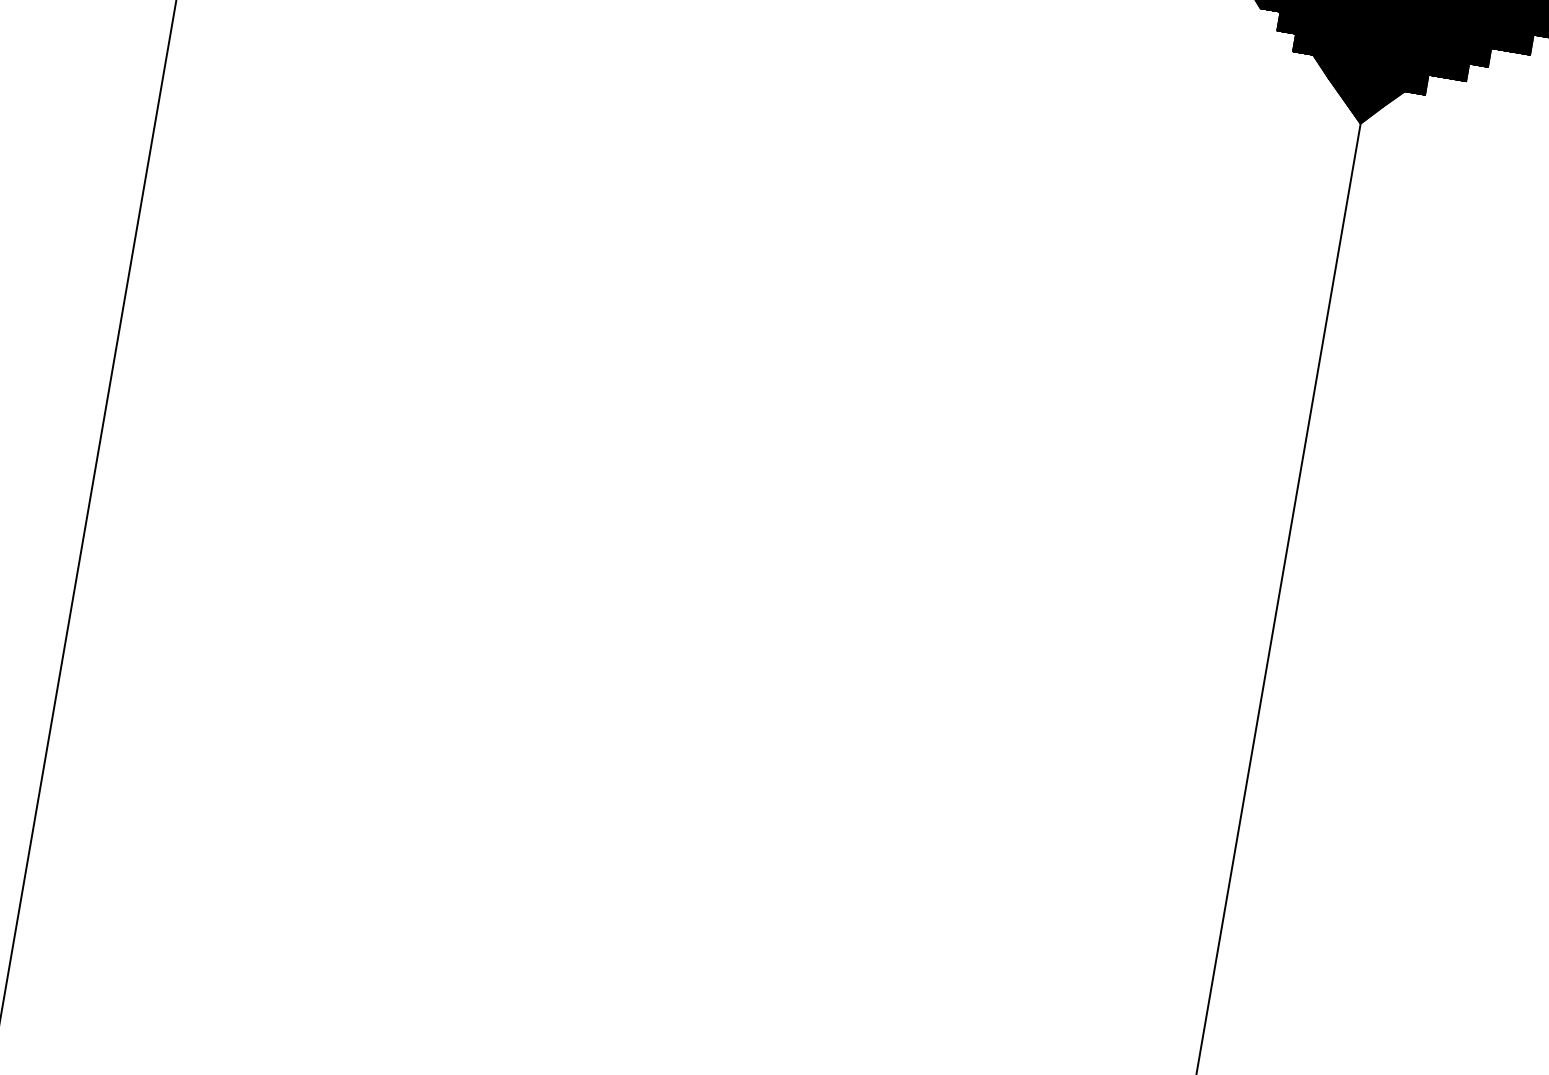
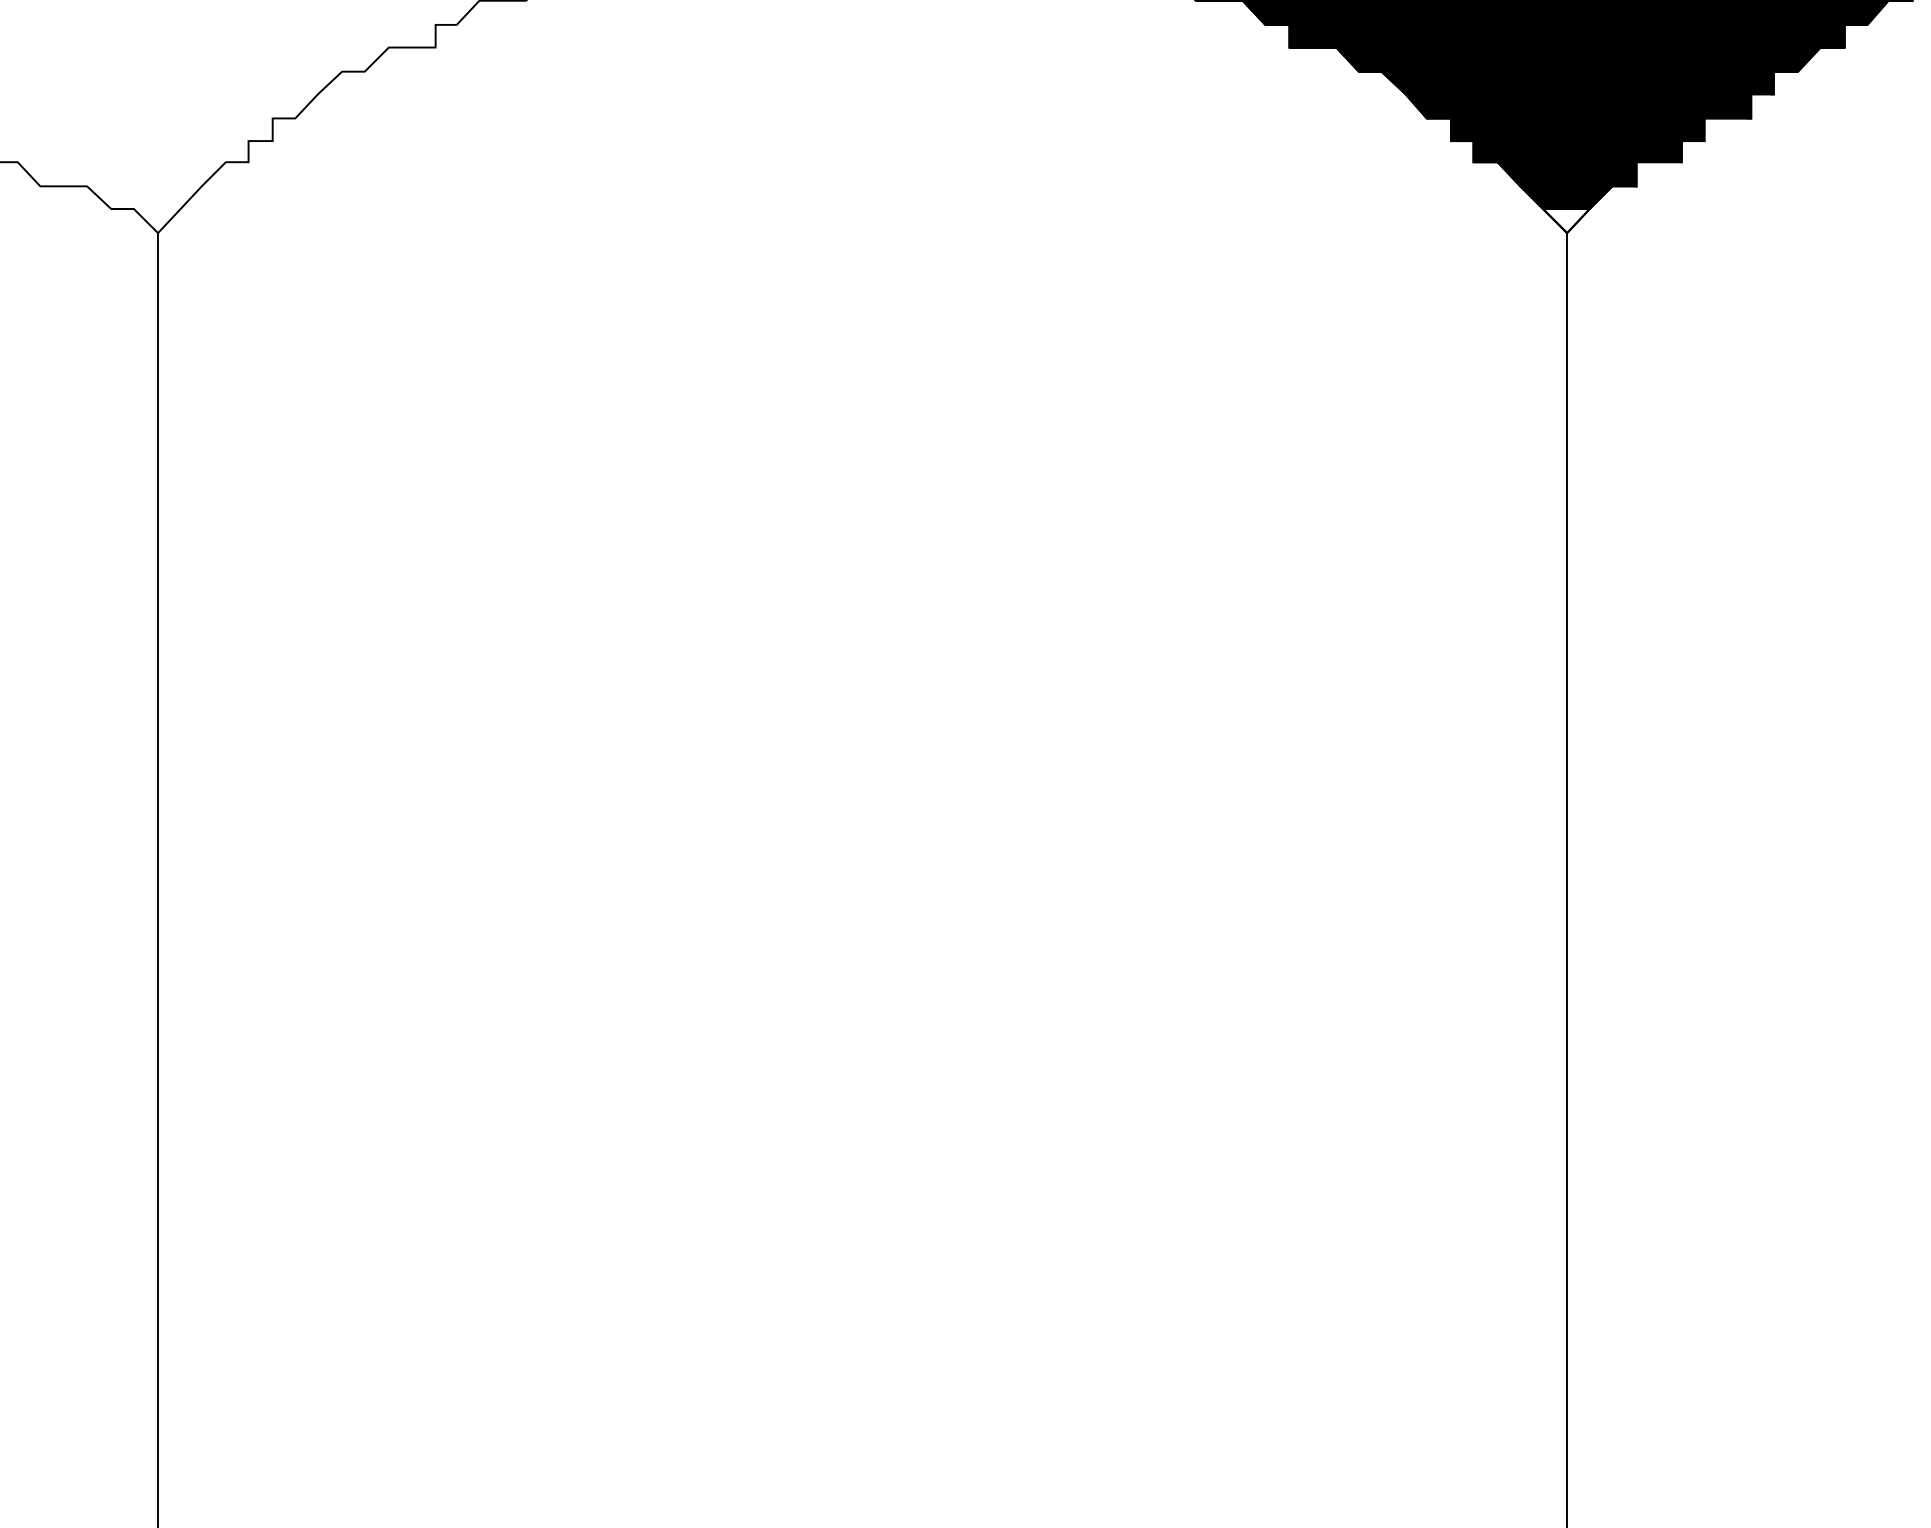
fill: (1361, 112) -> (1566, 220), removed

